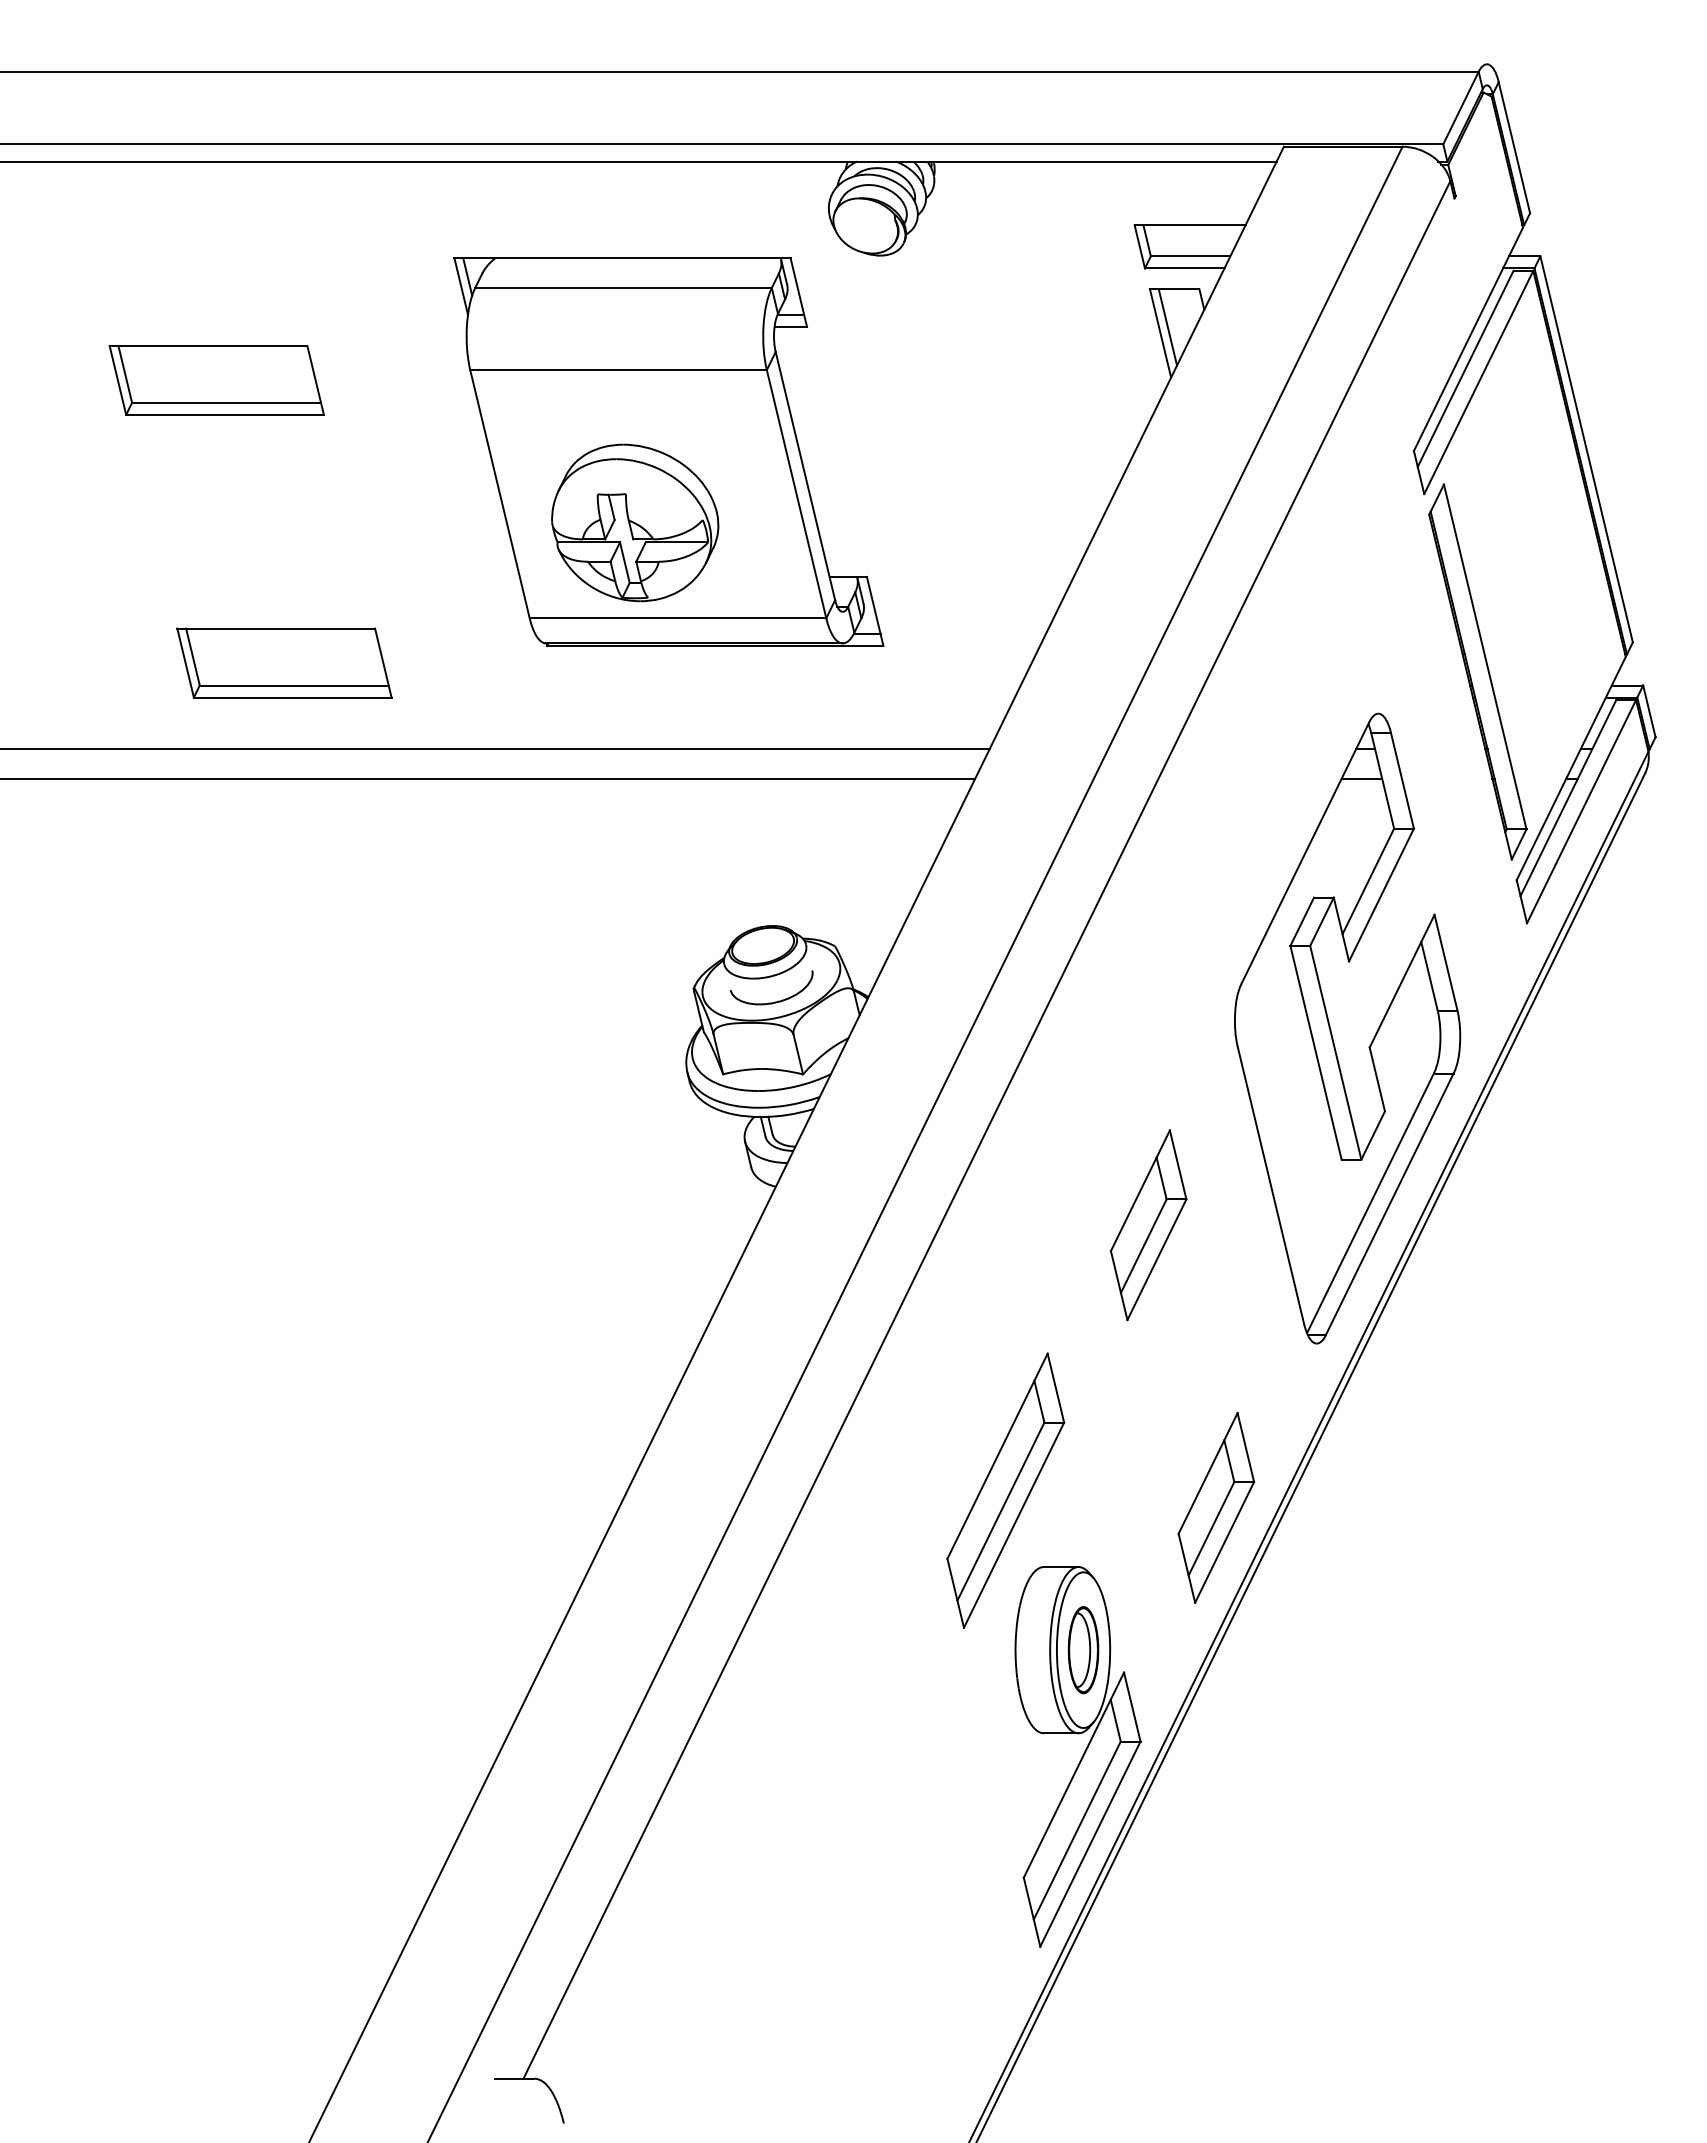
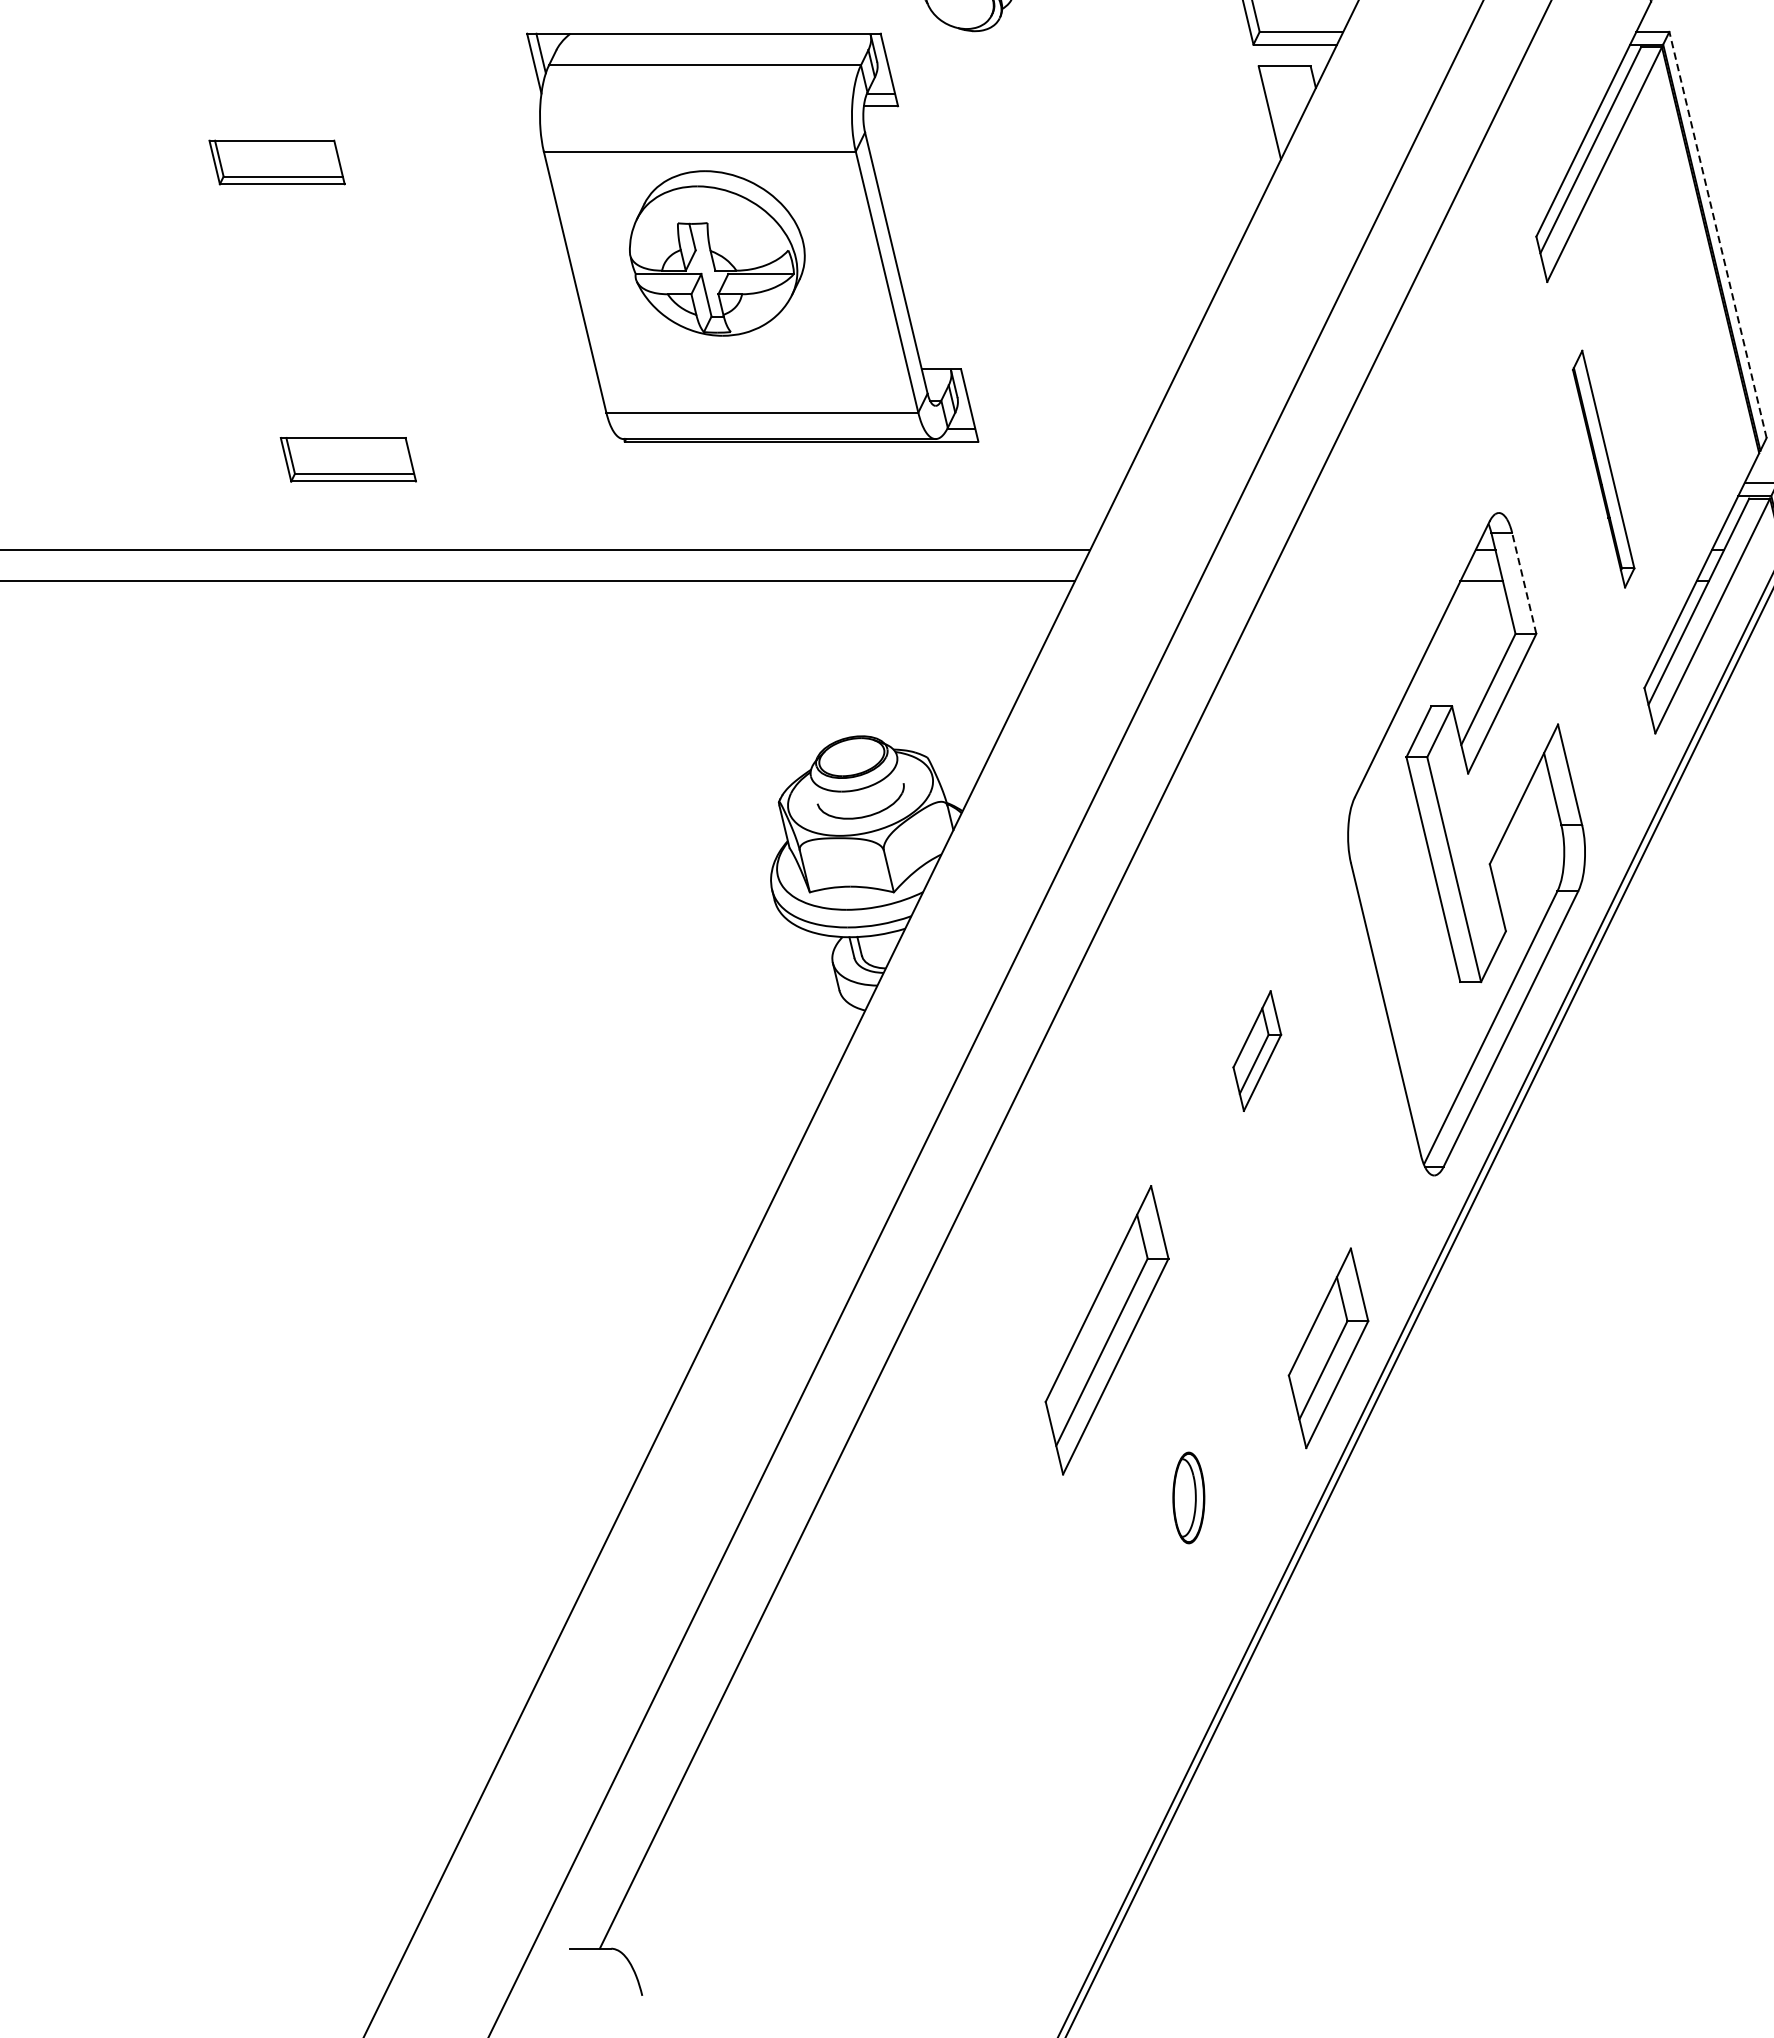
line: (1167, 327) -> (1277, 106), removed
part: (216, 380) -> (276, 162), size x0.6
line: (1586, 449) -> (1717, 235), solid -> dashed
part: (635, 522) -> (717, 252), moved
part: (284, 662) -> (348, 459), size x0.6
part: (1477, 671) -> (1603, 468), size x0.6
line: (1402, 780) -> (1524, 583), solid -> dashed
part: (1148, 1225) -> (1257, 1051), size x0.6
part: (1077, 1756) -> (1182, 1609), removed

